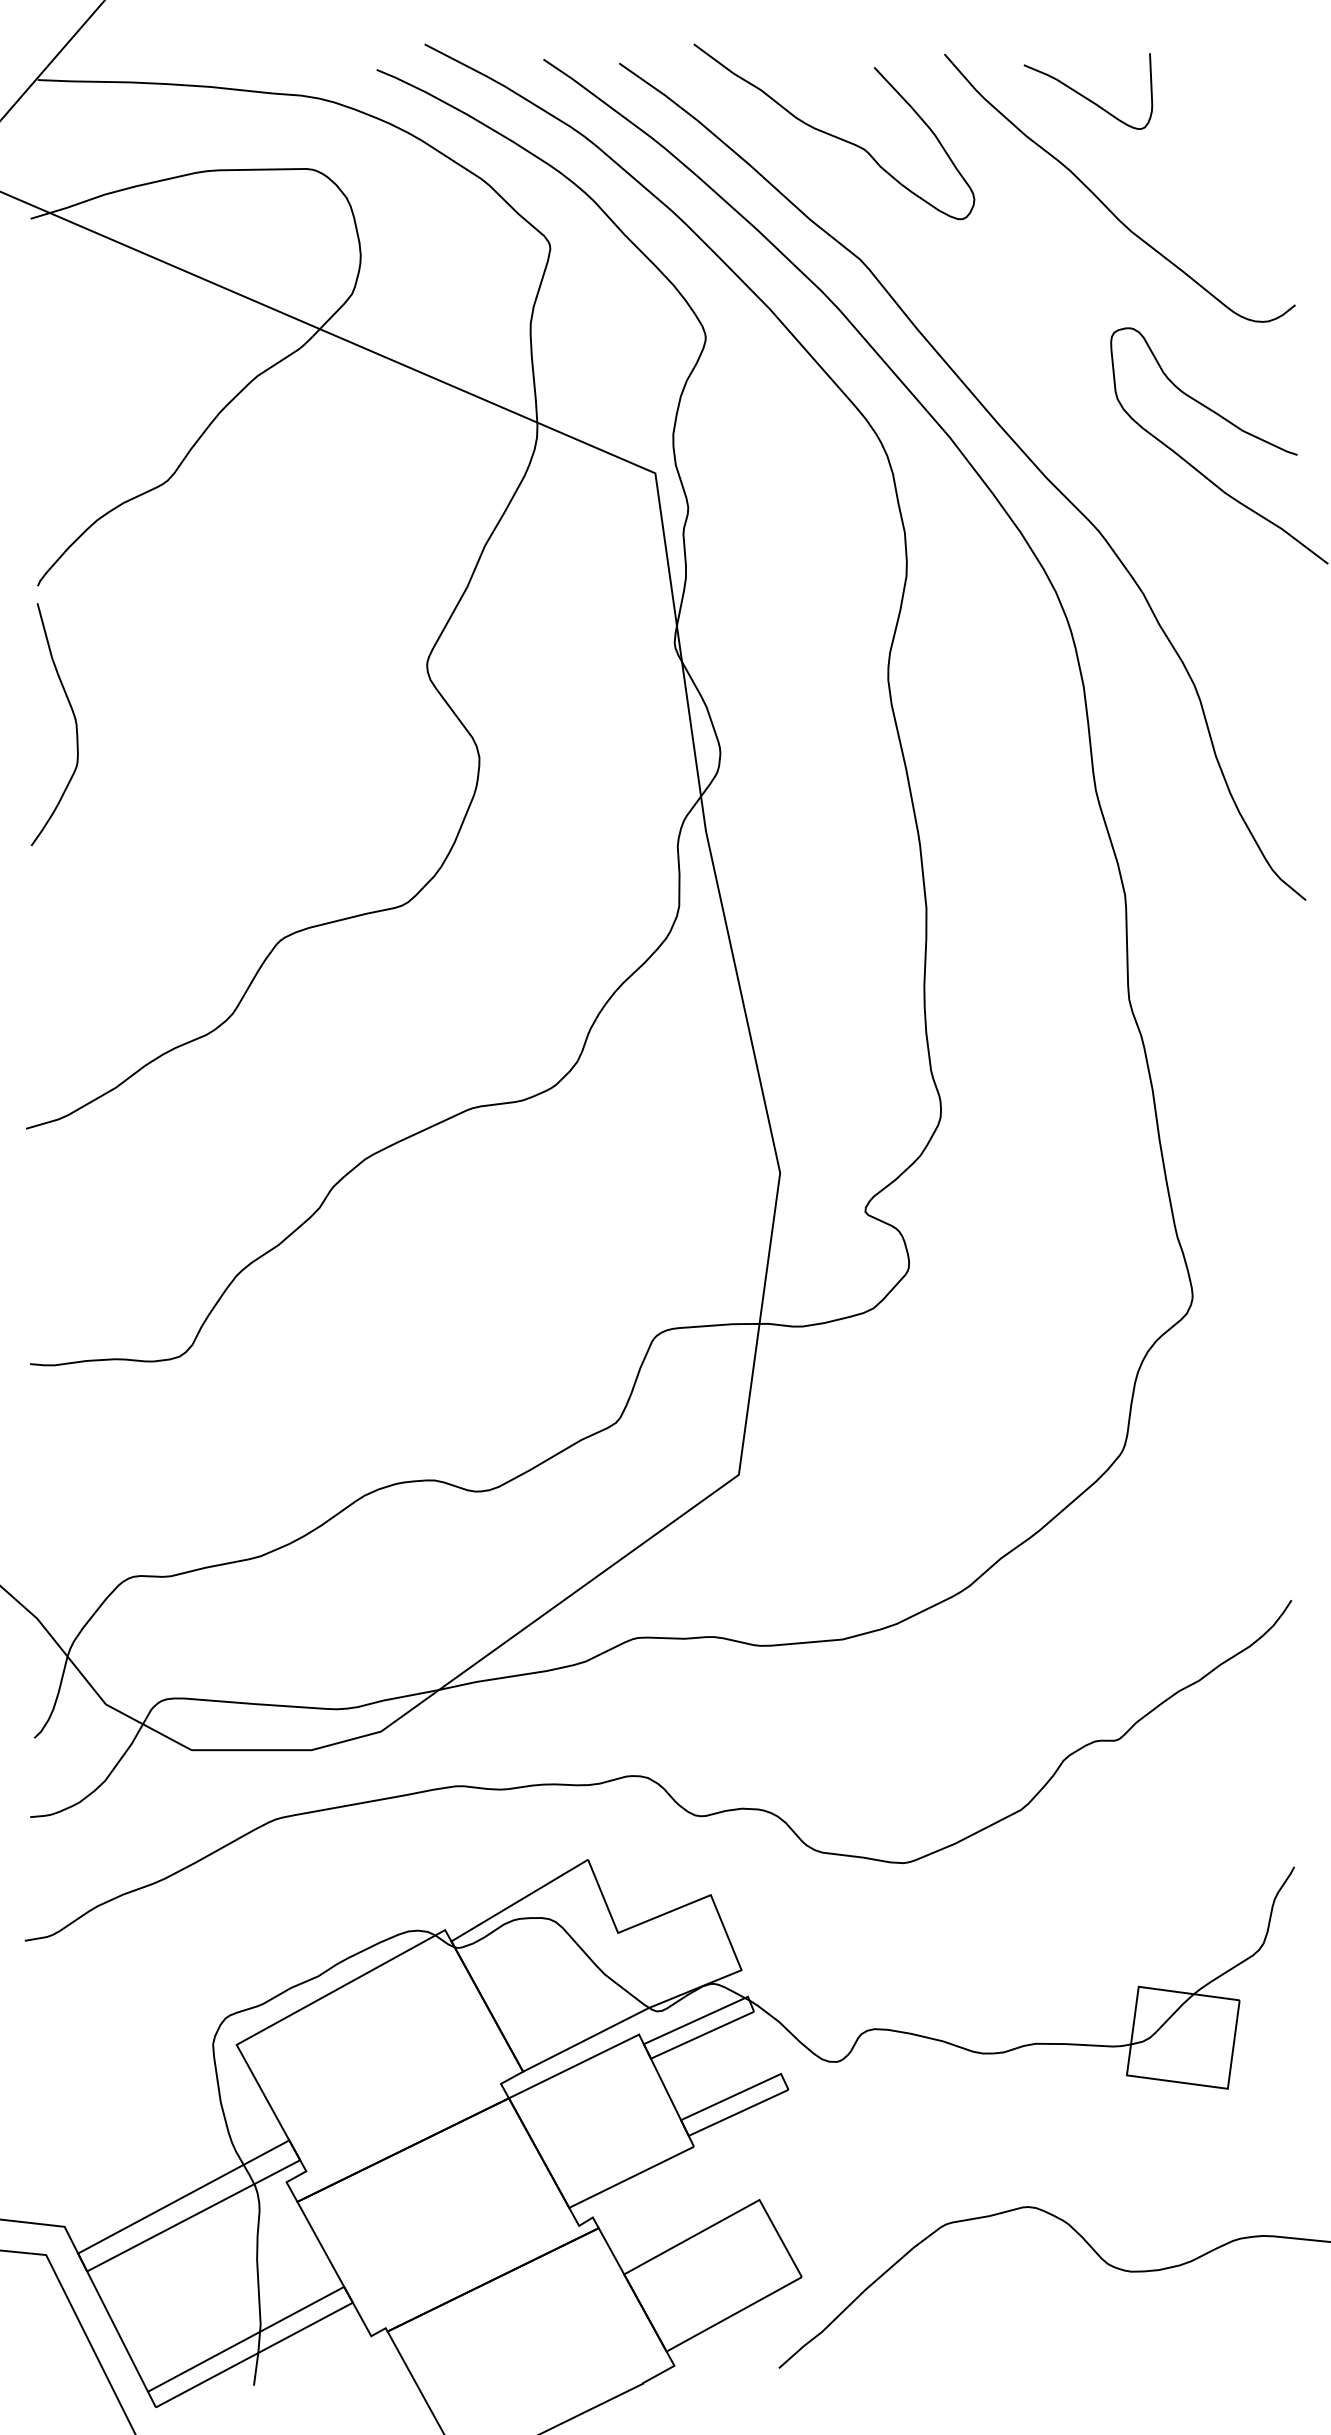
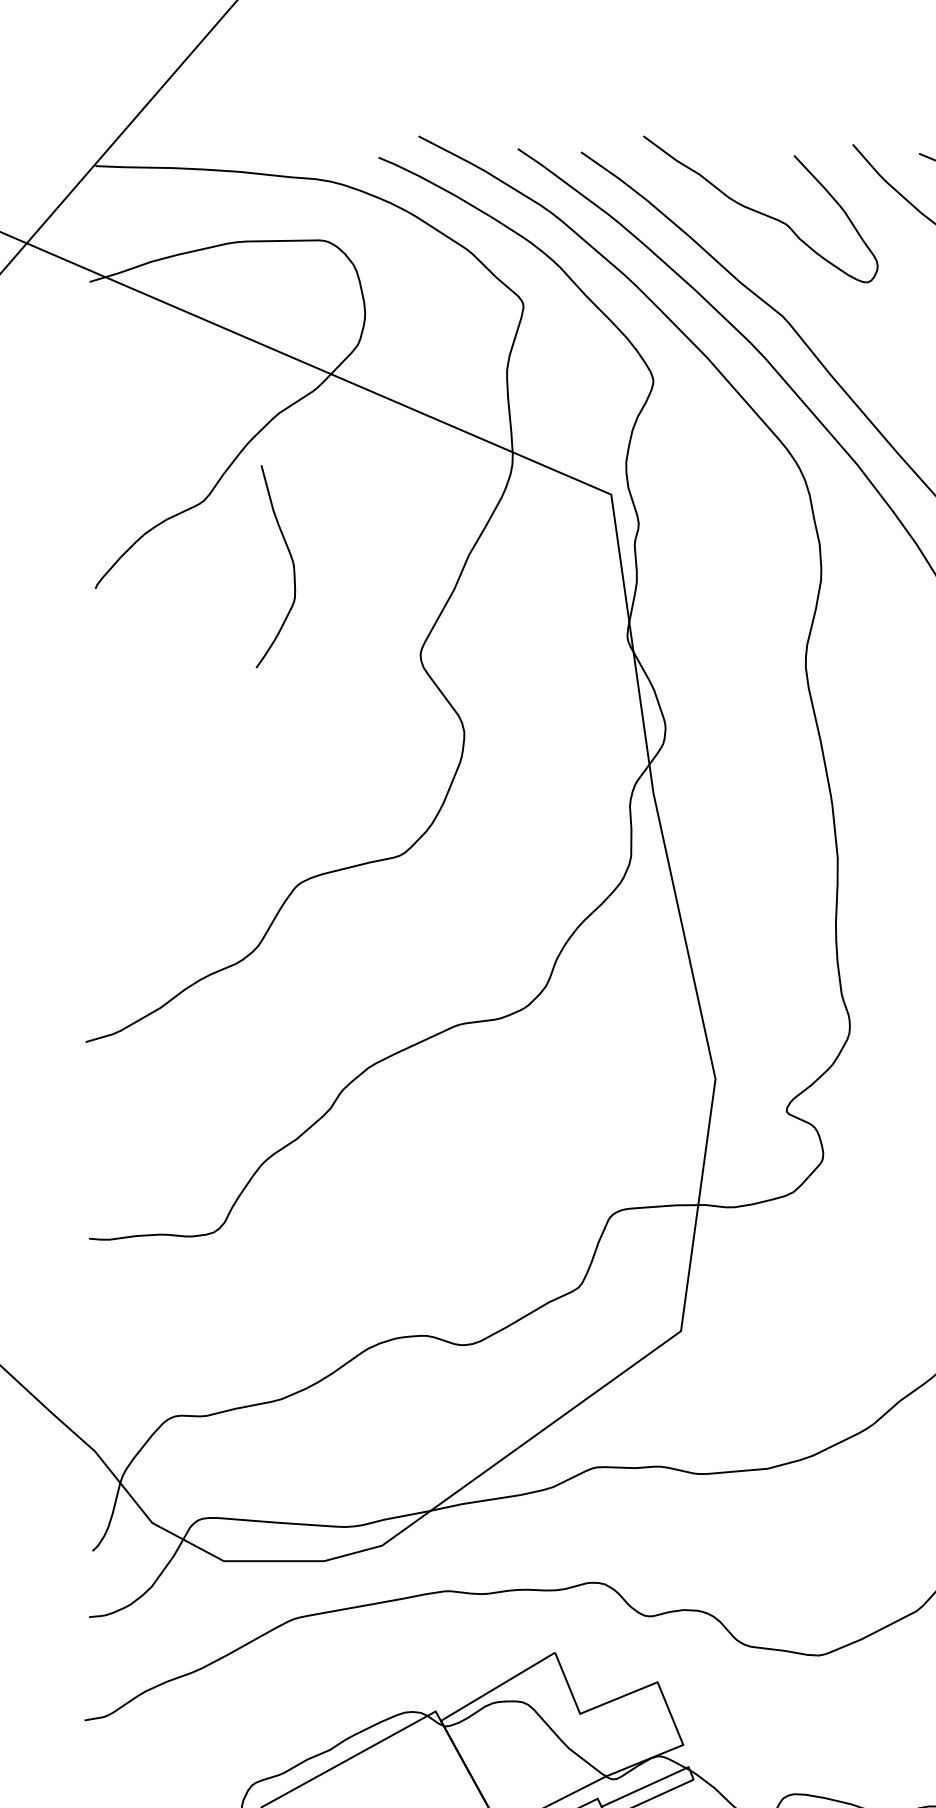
curve: (74, 720) -> (292, 563), moved

